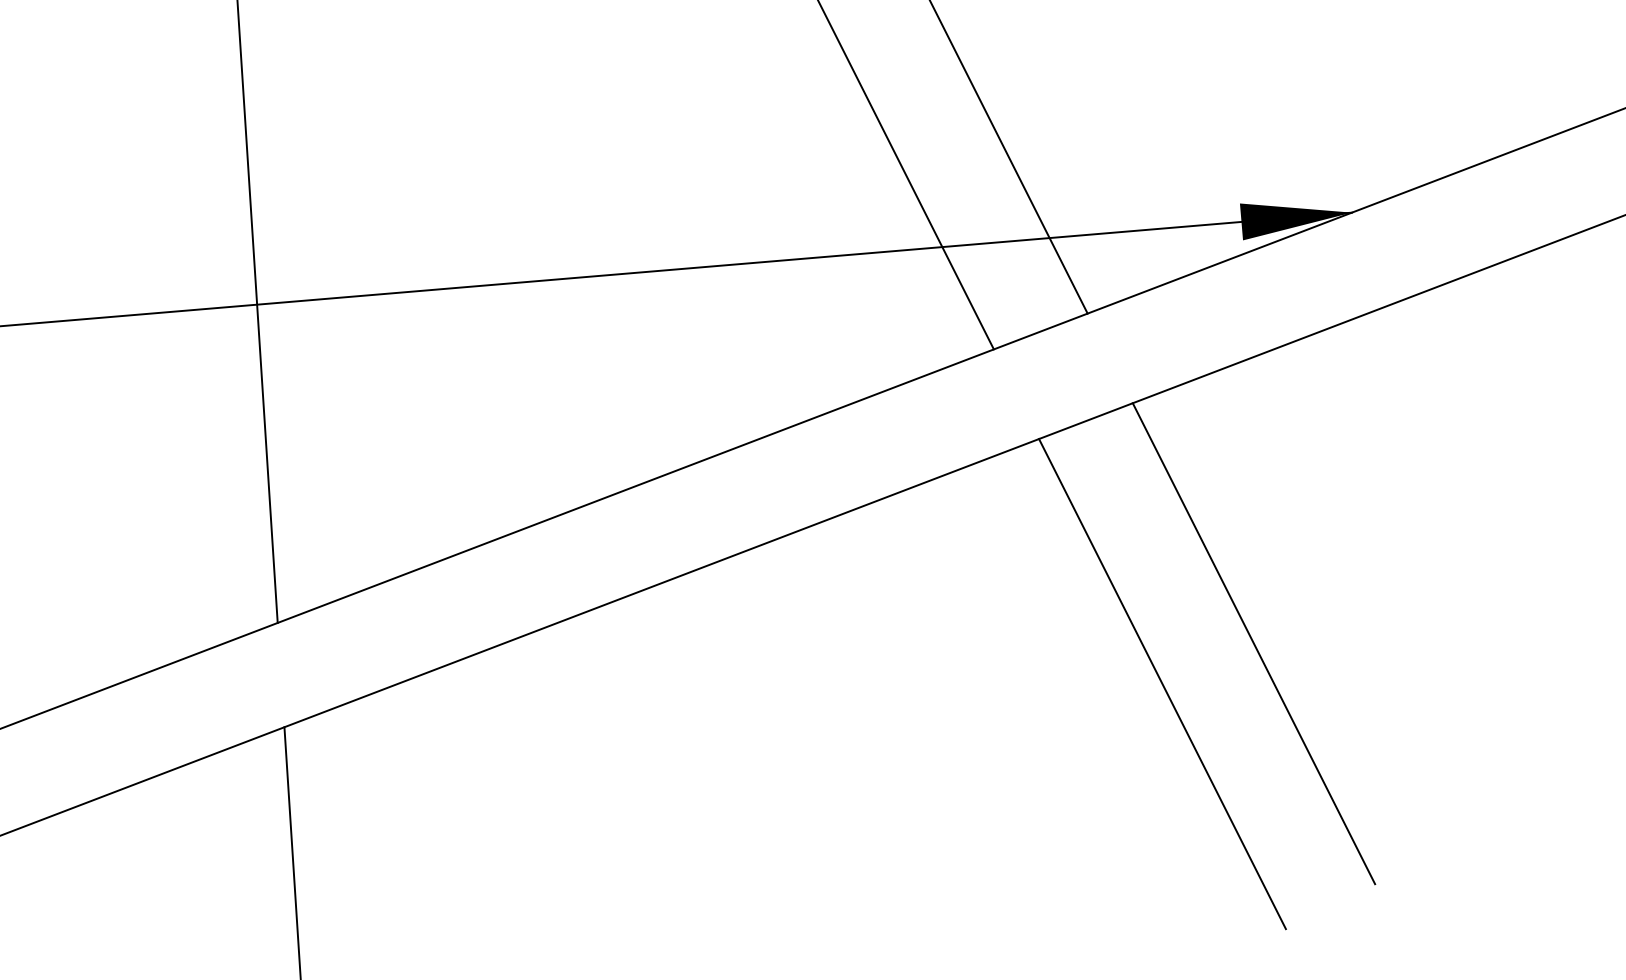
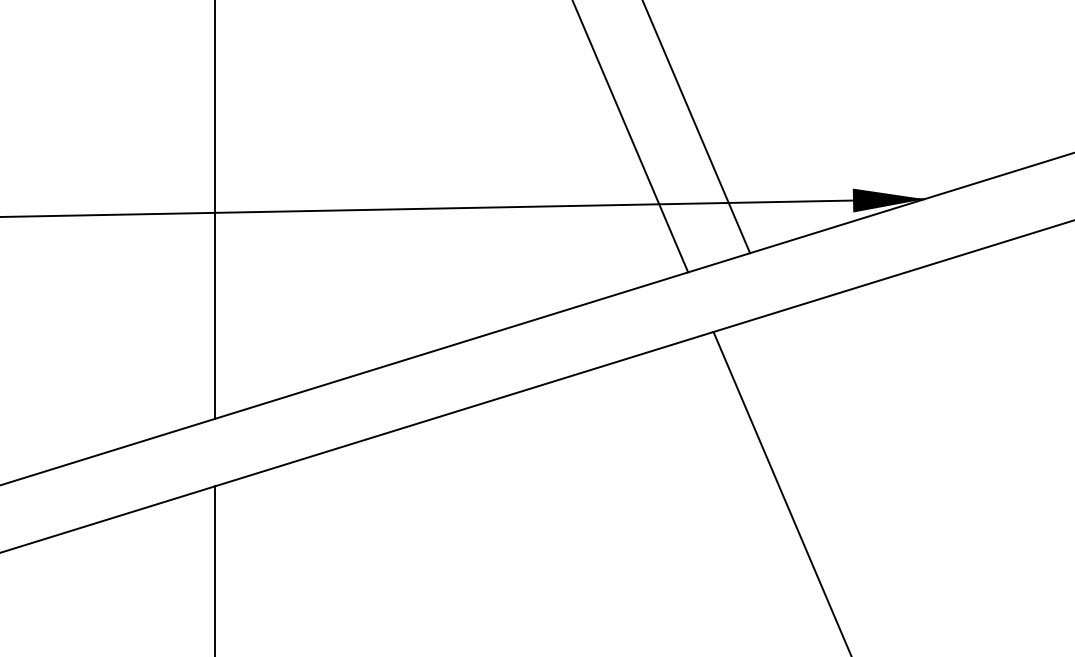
line: (1253, 643) -> (843, 472), removed

